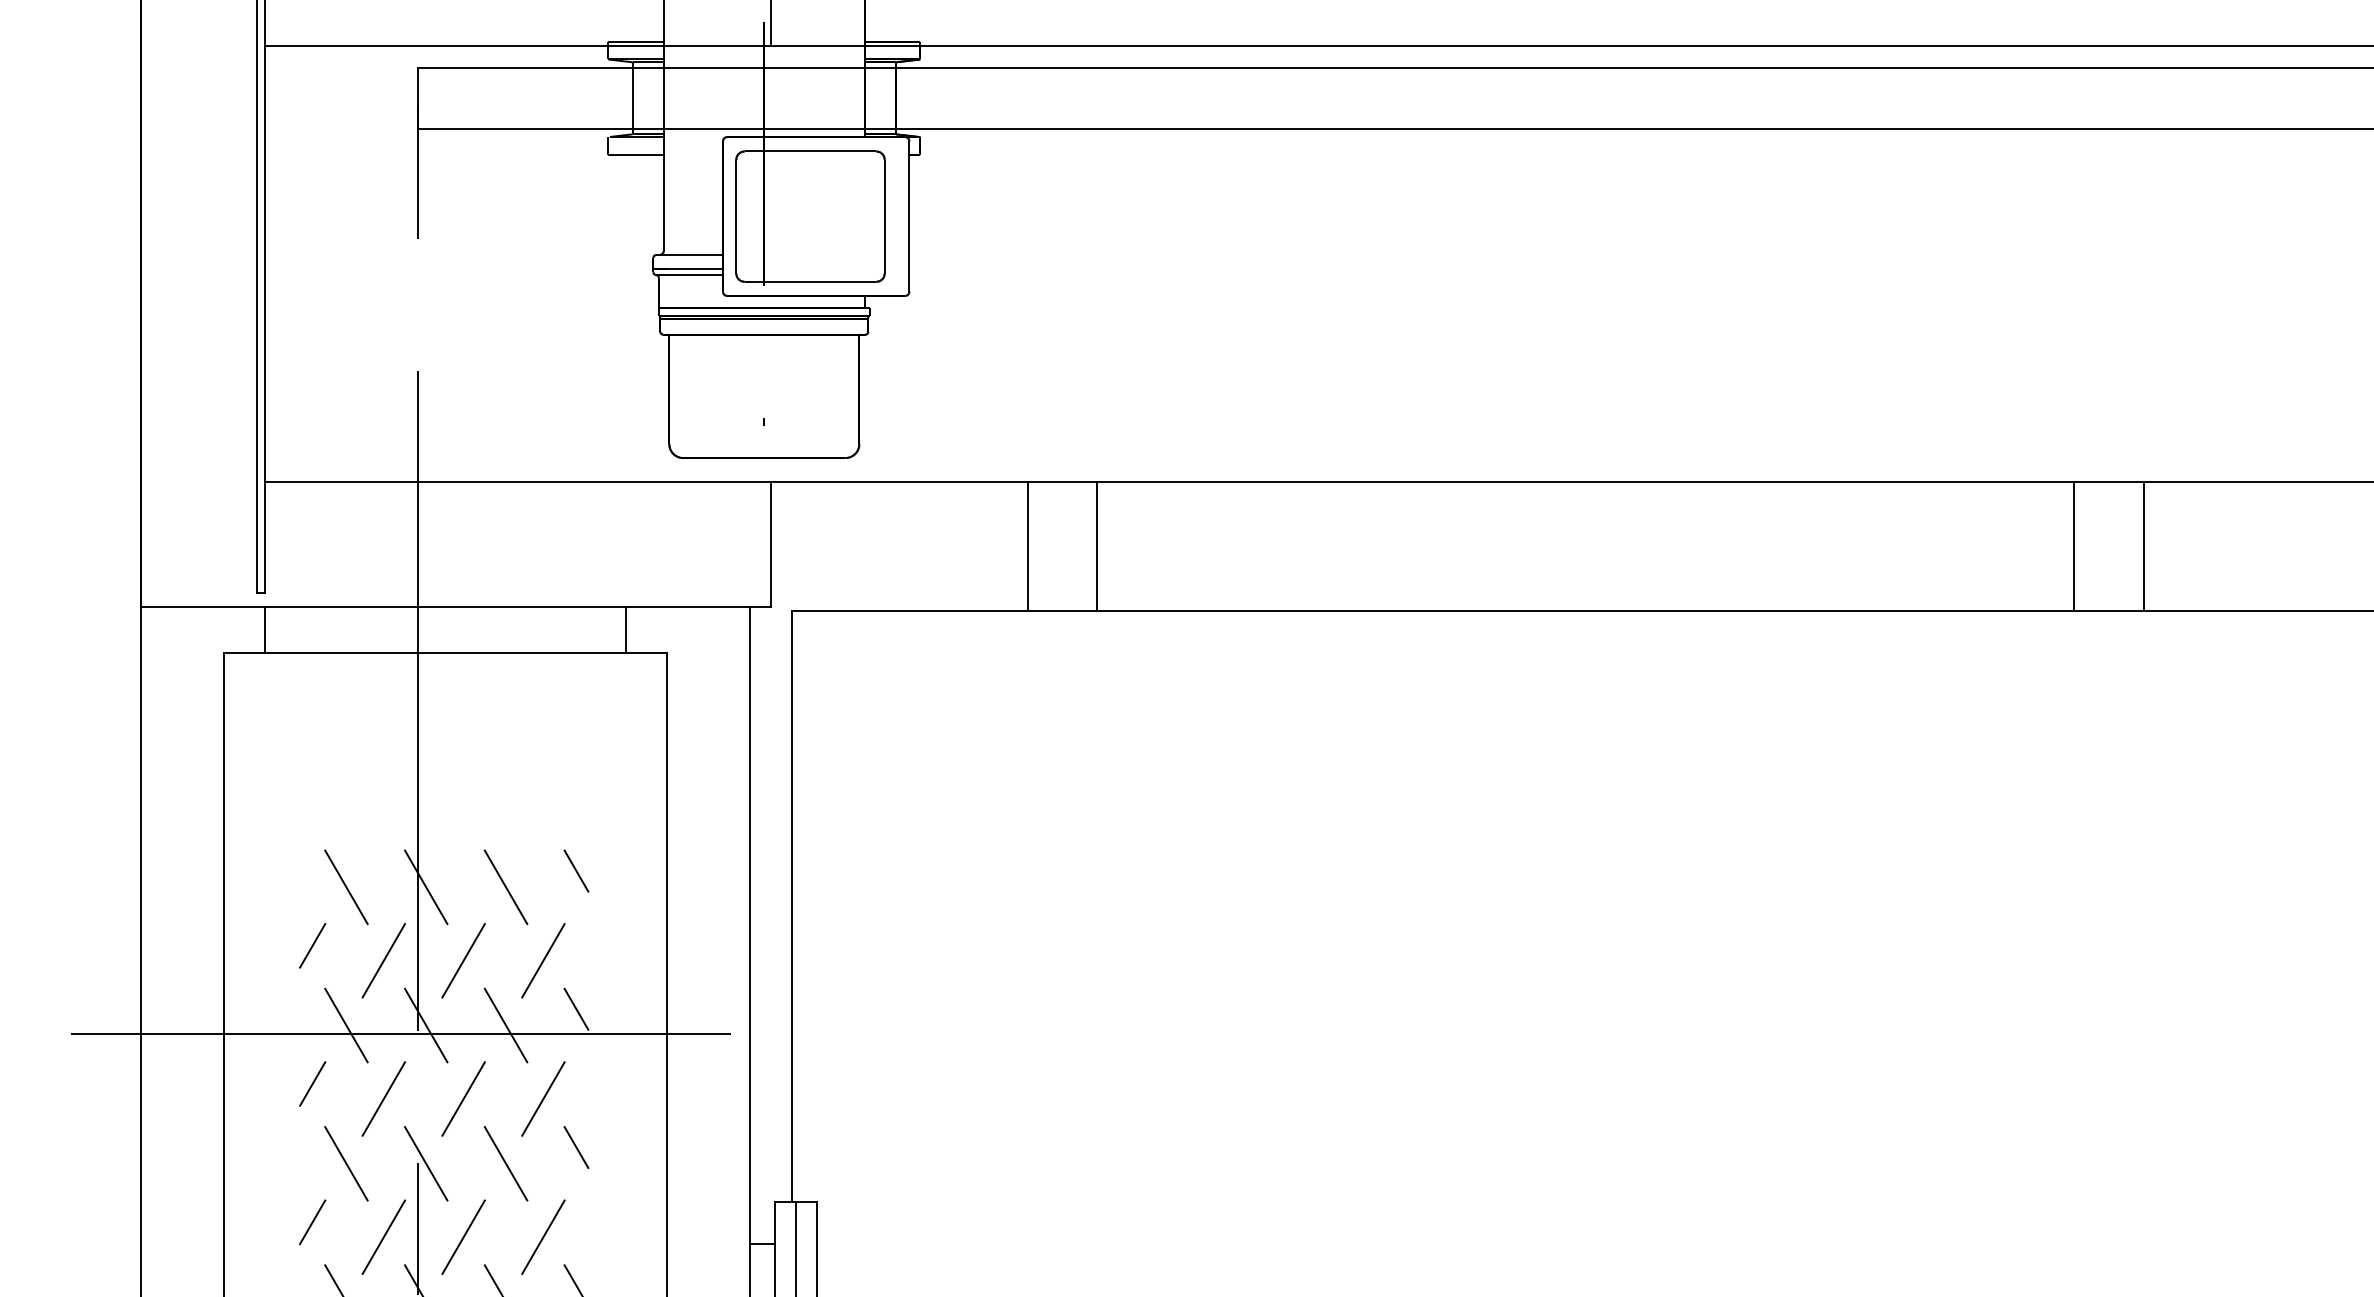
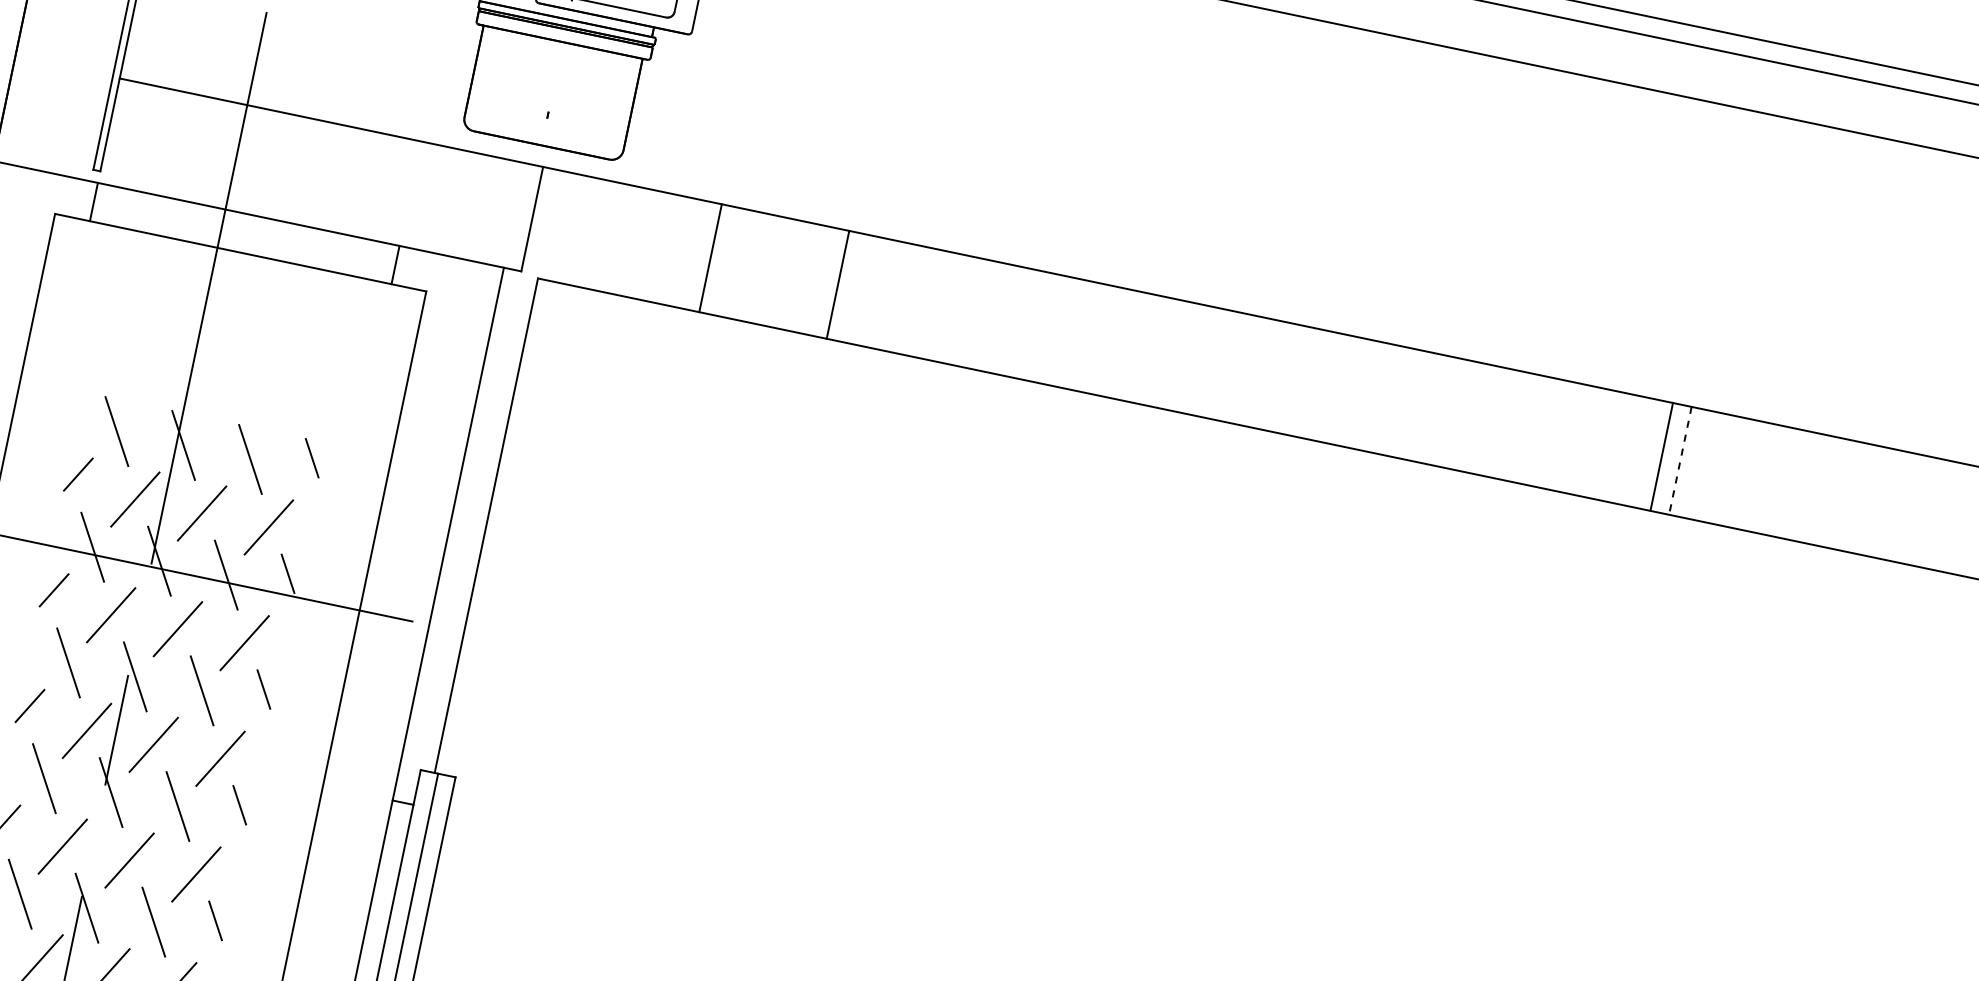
line: (1027, 546) -> (710, 257), moved
line: (1097, 546) -> (838, 284), moved
line: (2074, 546) -> (1661, 456), moved
line: (2143, 547) -> (1680, 461), solid -> dashed

